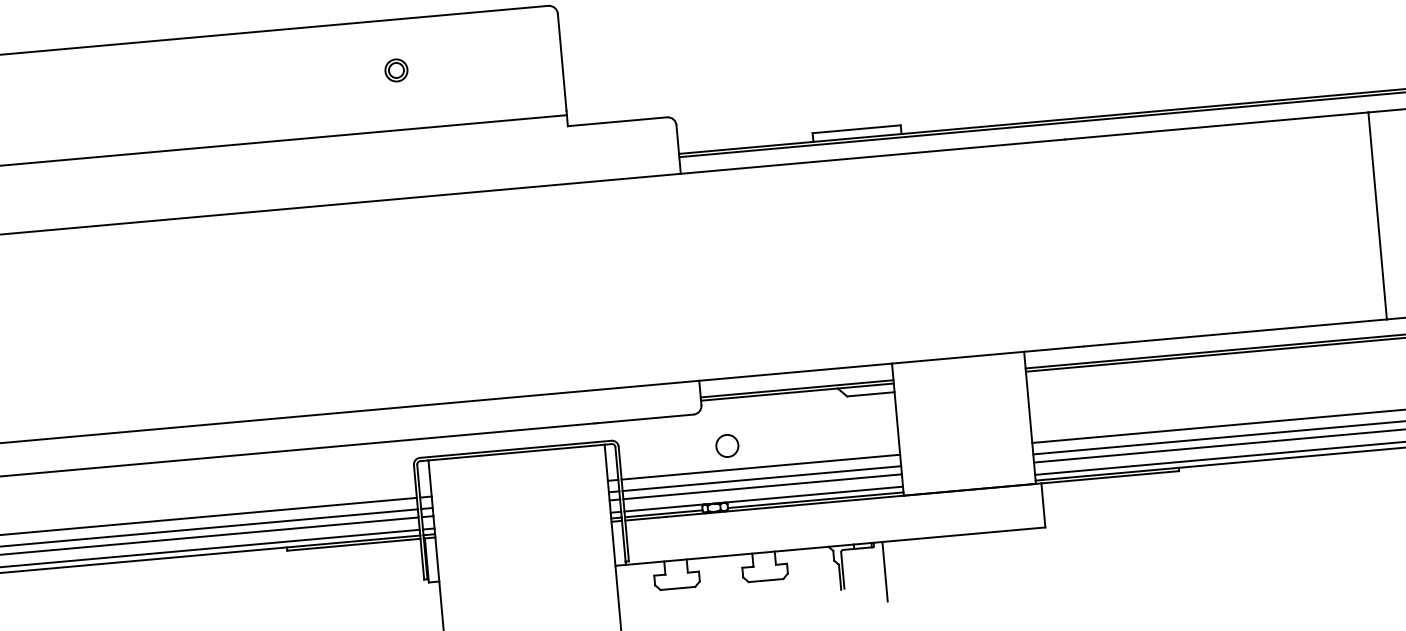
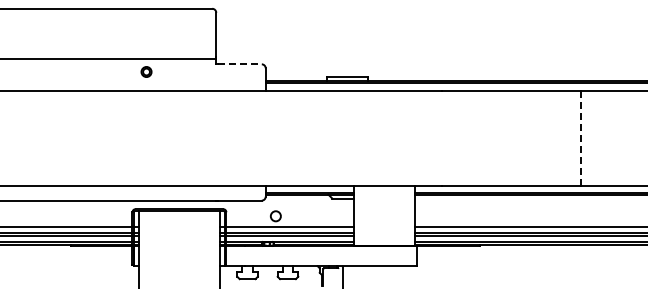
part: (396, 69) -> (146, 71), moved
line: (620, 121) -> (240, 64), solid -> dashed
line: (1378, 214) -> (581, 137), solid -> dashed

